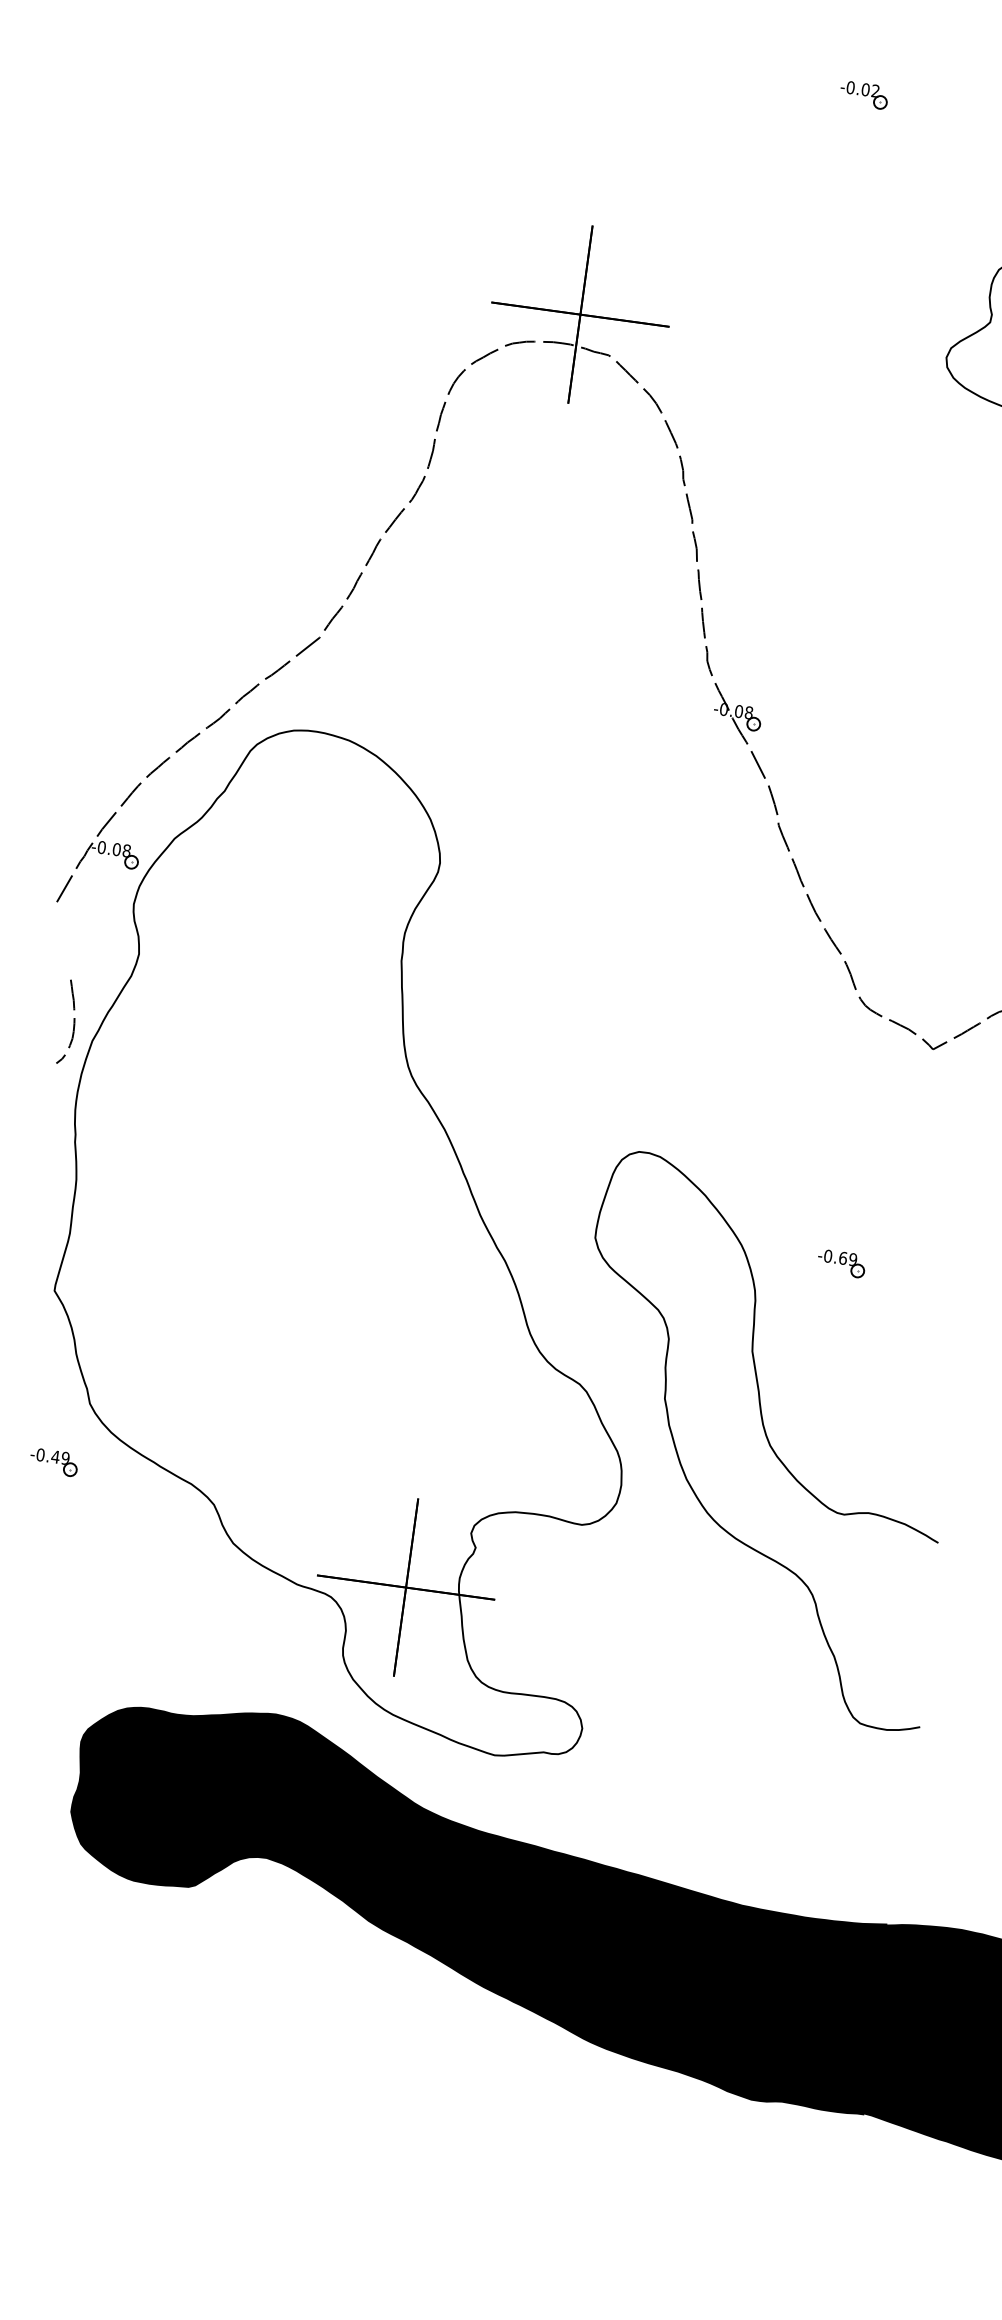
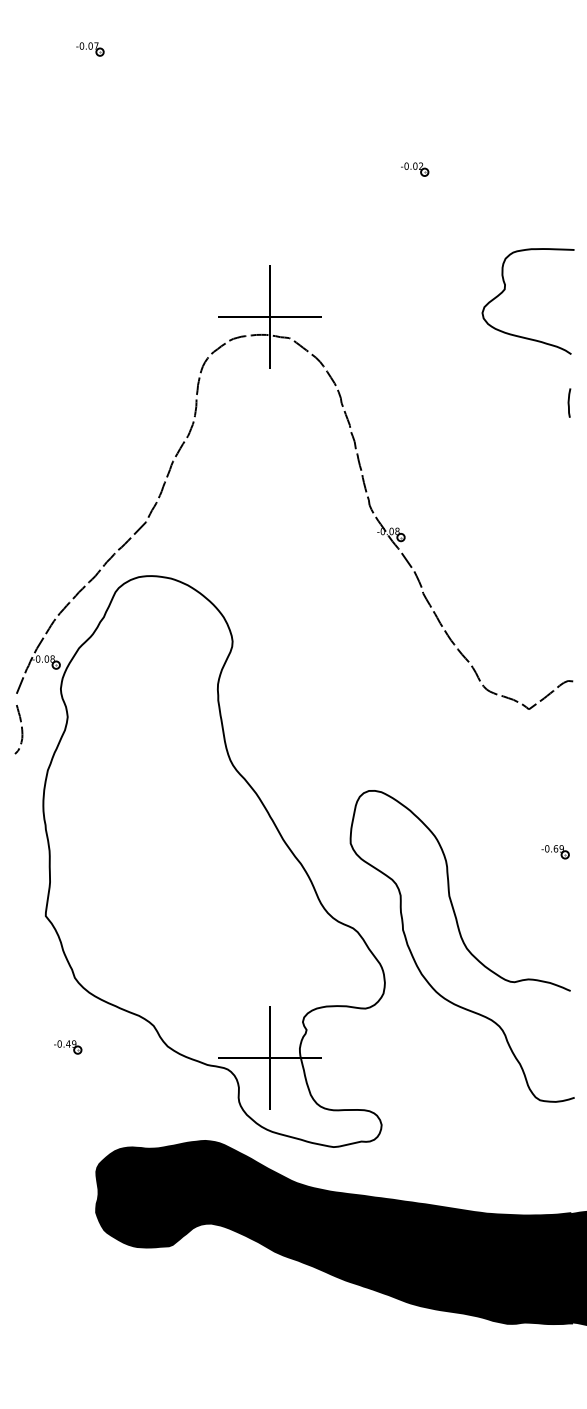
curve: (73, 1022) -> (21, 729), moved
part: (841, 1264) -> (555, 852), moved
part: (54, 1463) -> (68, 1047), moved

